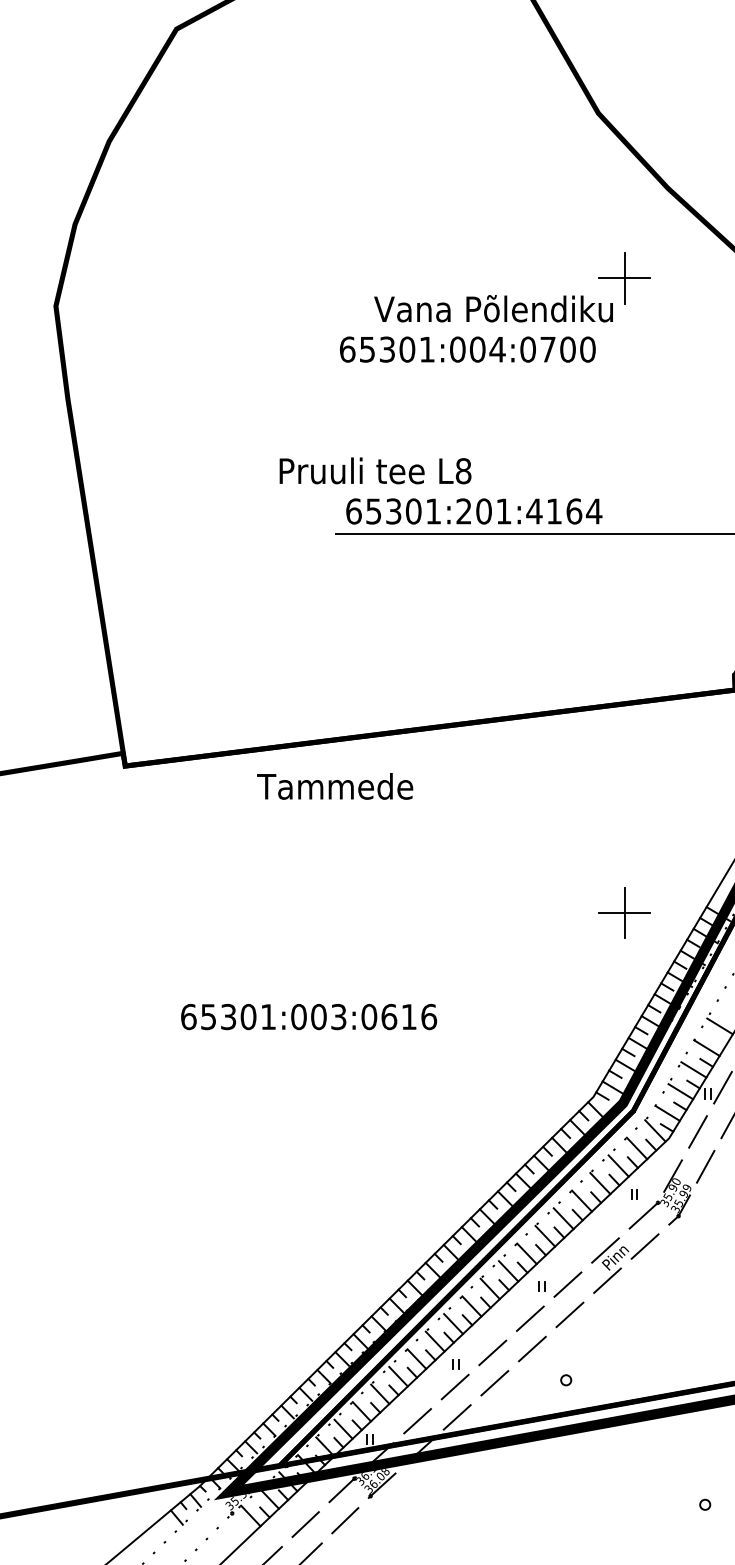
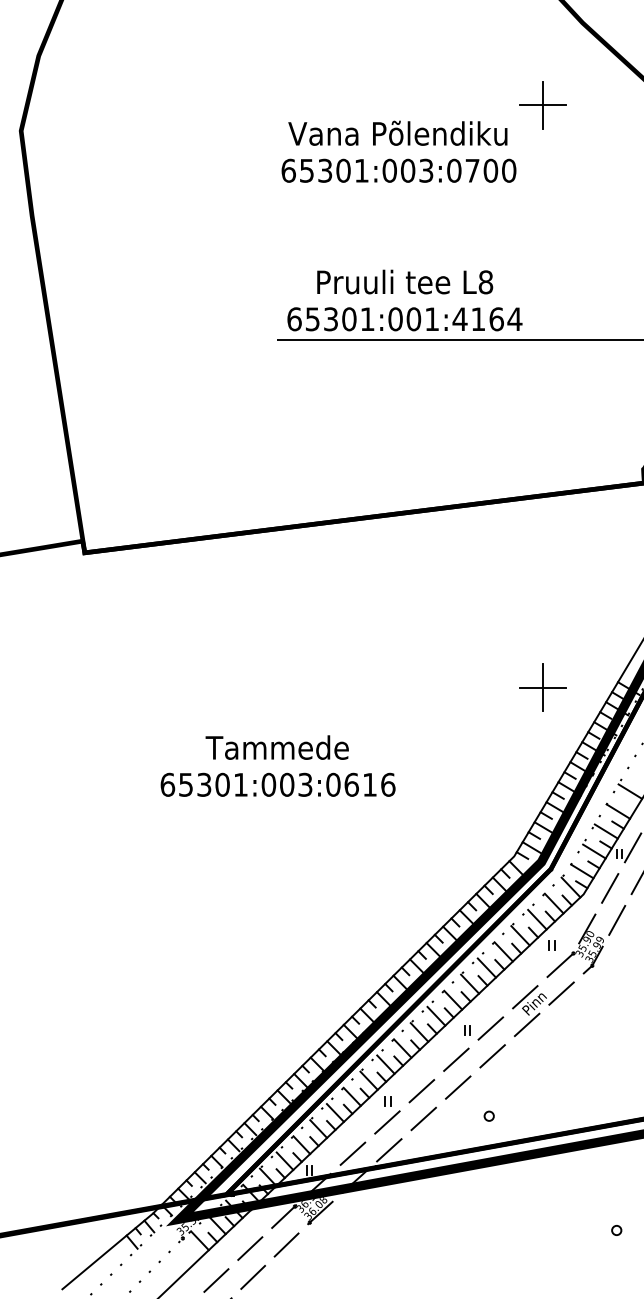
text: (493, 308) -> (397, 133), moved
text: (497, 349) -> (426, 170), 65301:004:0700 -> 65301:003:0700
text: (375, 470) -> (405, 281), moved
text: (463, 511) -> (395, 319), 65301:201:4164 -> 65301:001:4164
text: (335, 786) -> (277, 747), moved
text: (309, 1017) -> (278, 785), moved

